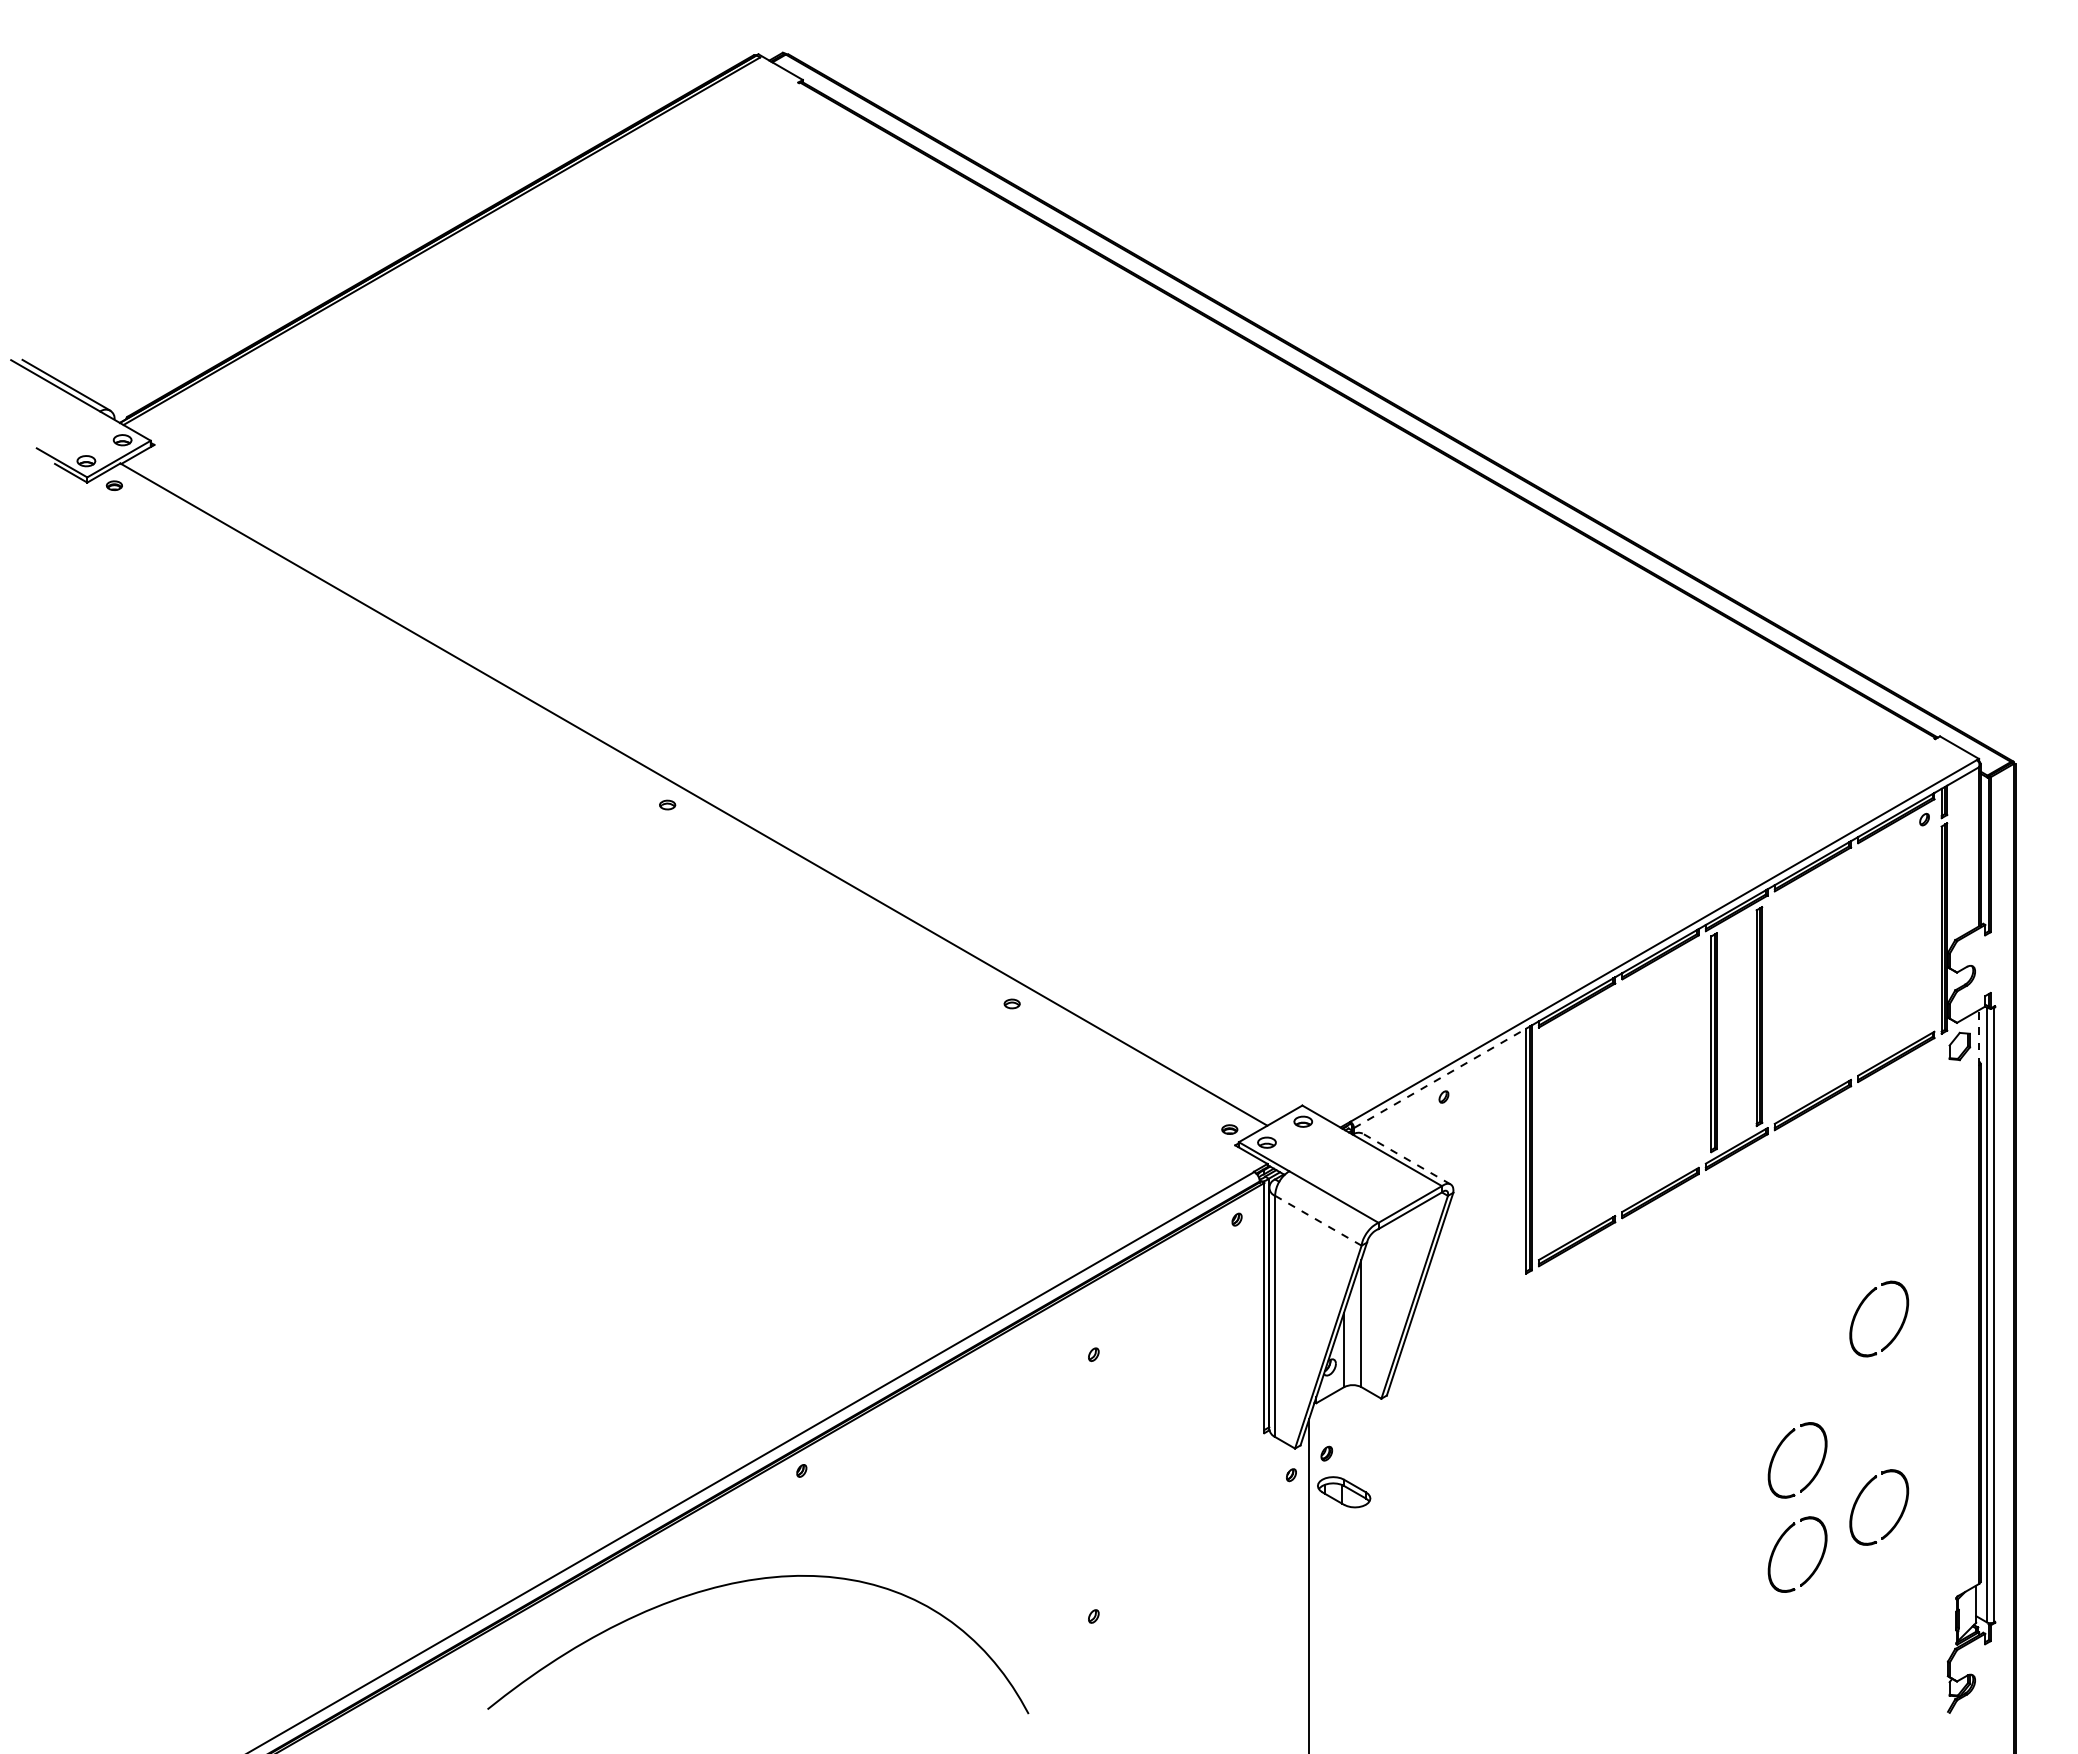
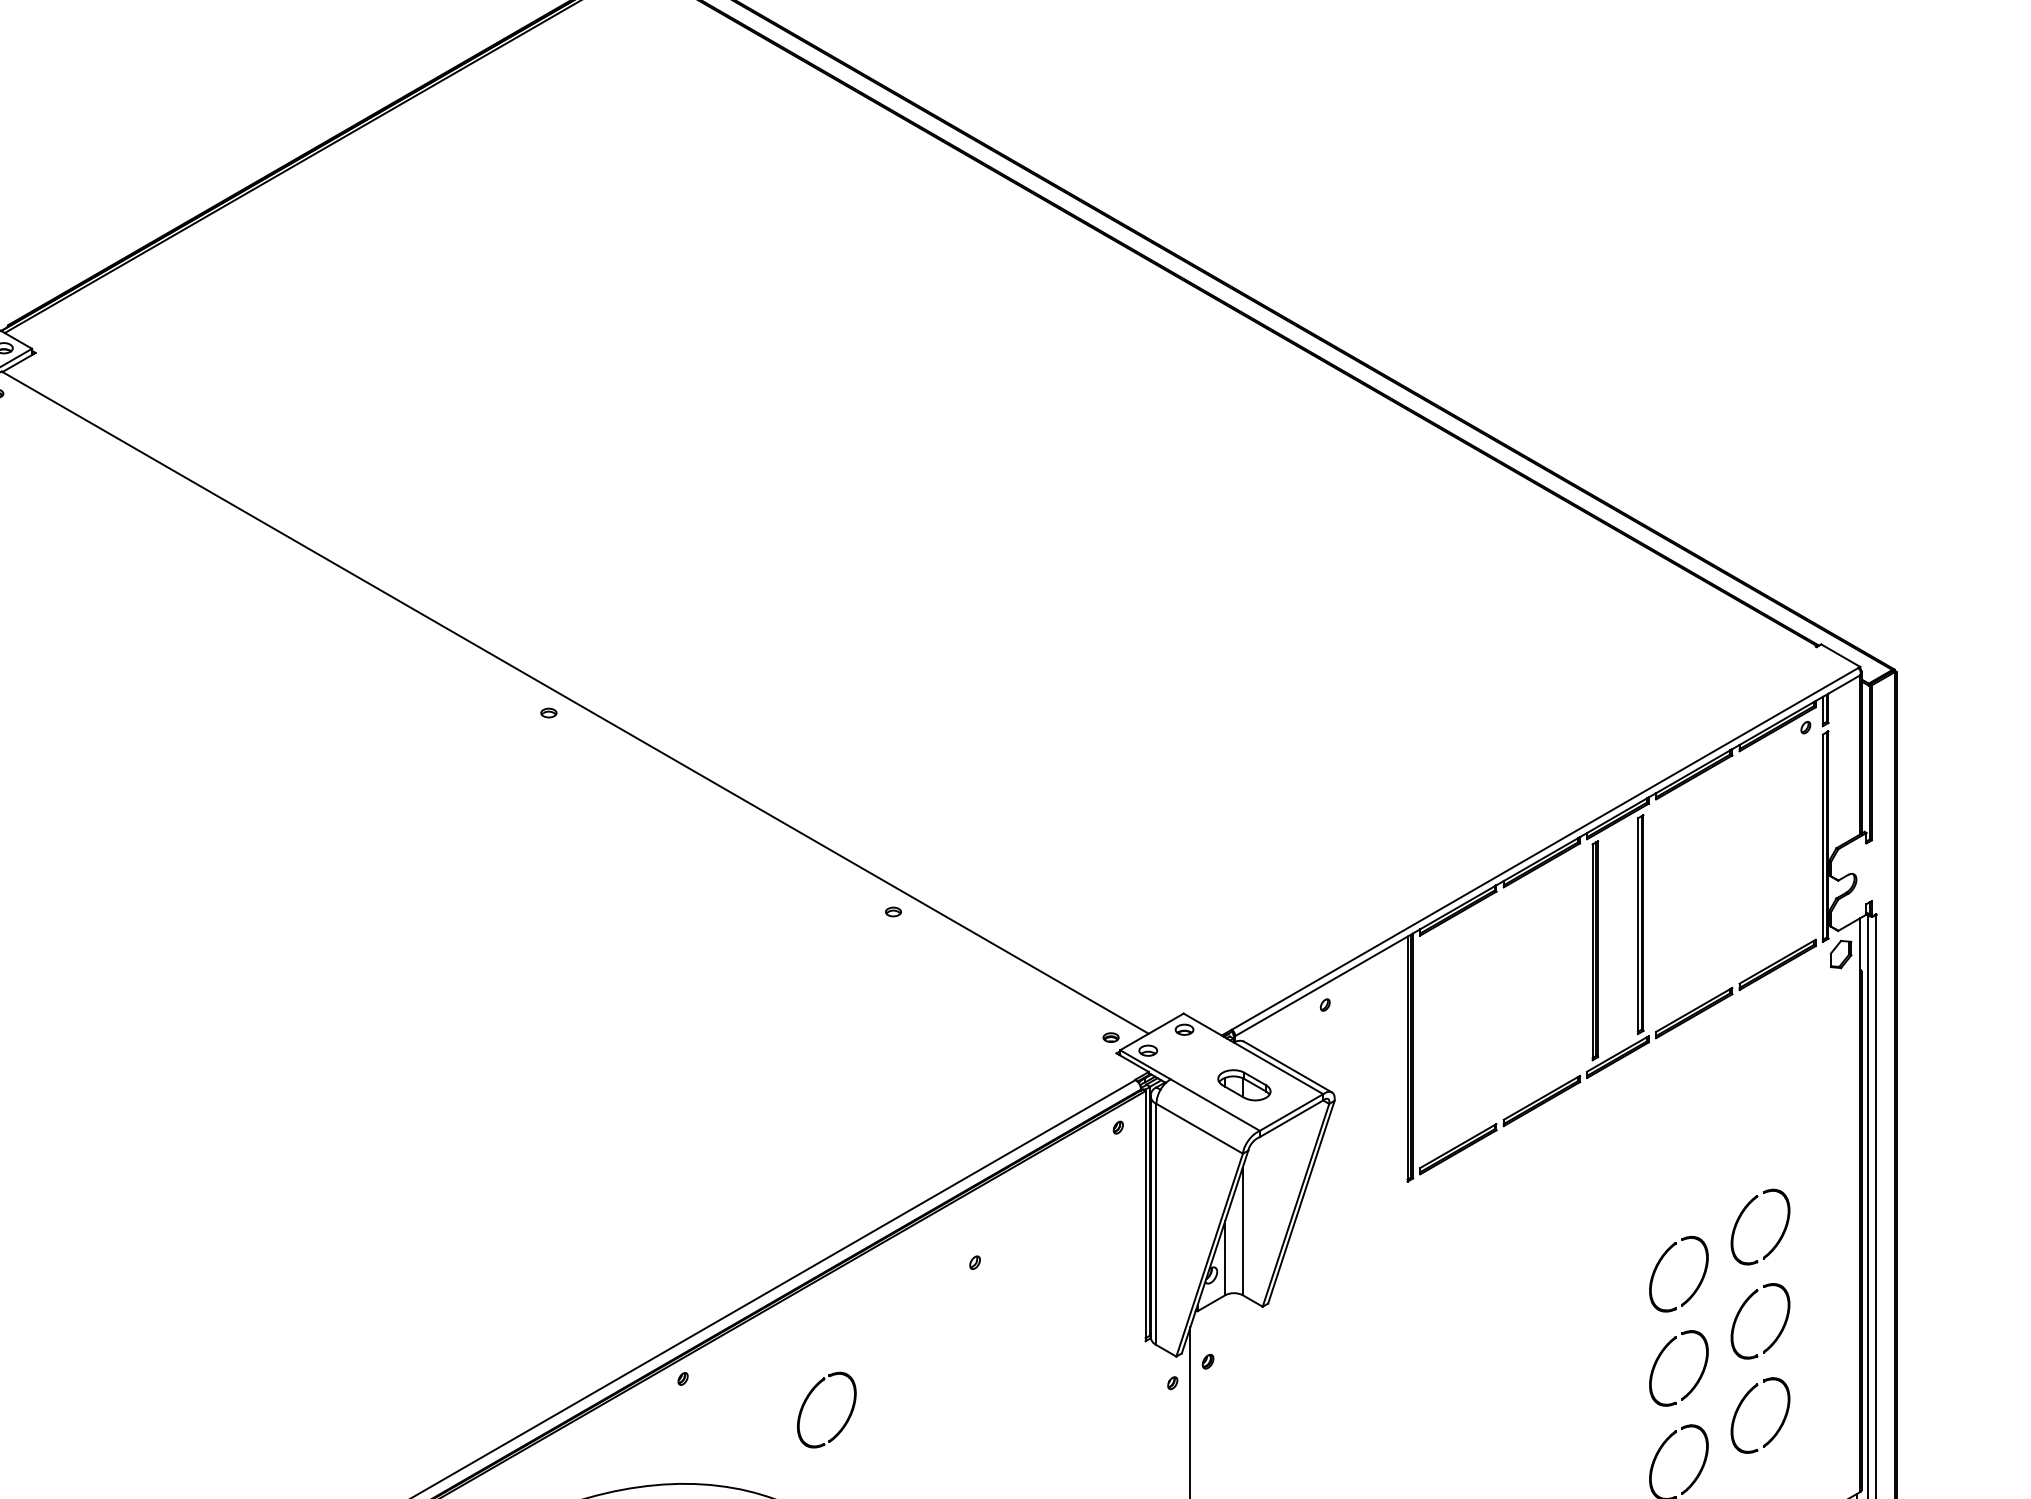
line: (1979, 1037) -> (1860, 945), dashed -> solid
line: (1440, 1078) -> (1321, 986), dashed -> solid
line: (1406, 1159) -> (1287, 1067), dashed -> solid
line: (1318, 1220) -> (1199, 1128), dashed -> solid
part: (1780, 1352) -> (1661, 1260), added
part: (1898, 1423) -> (1779, 1331), added
part: (928, 1488) -> (809, 1396), added
part: (1344, 1492) -> (1244, 1085), moved

